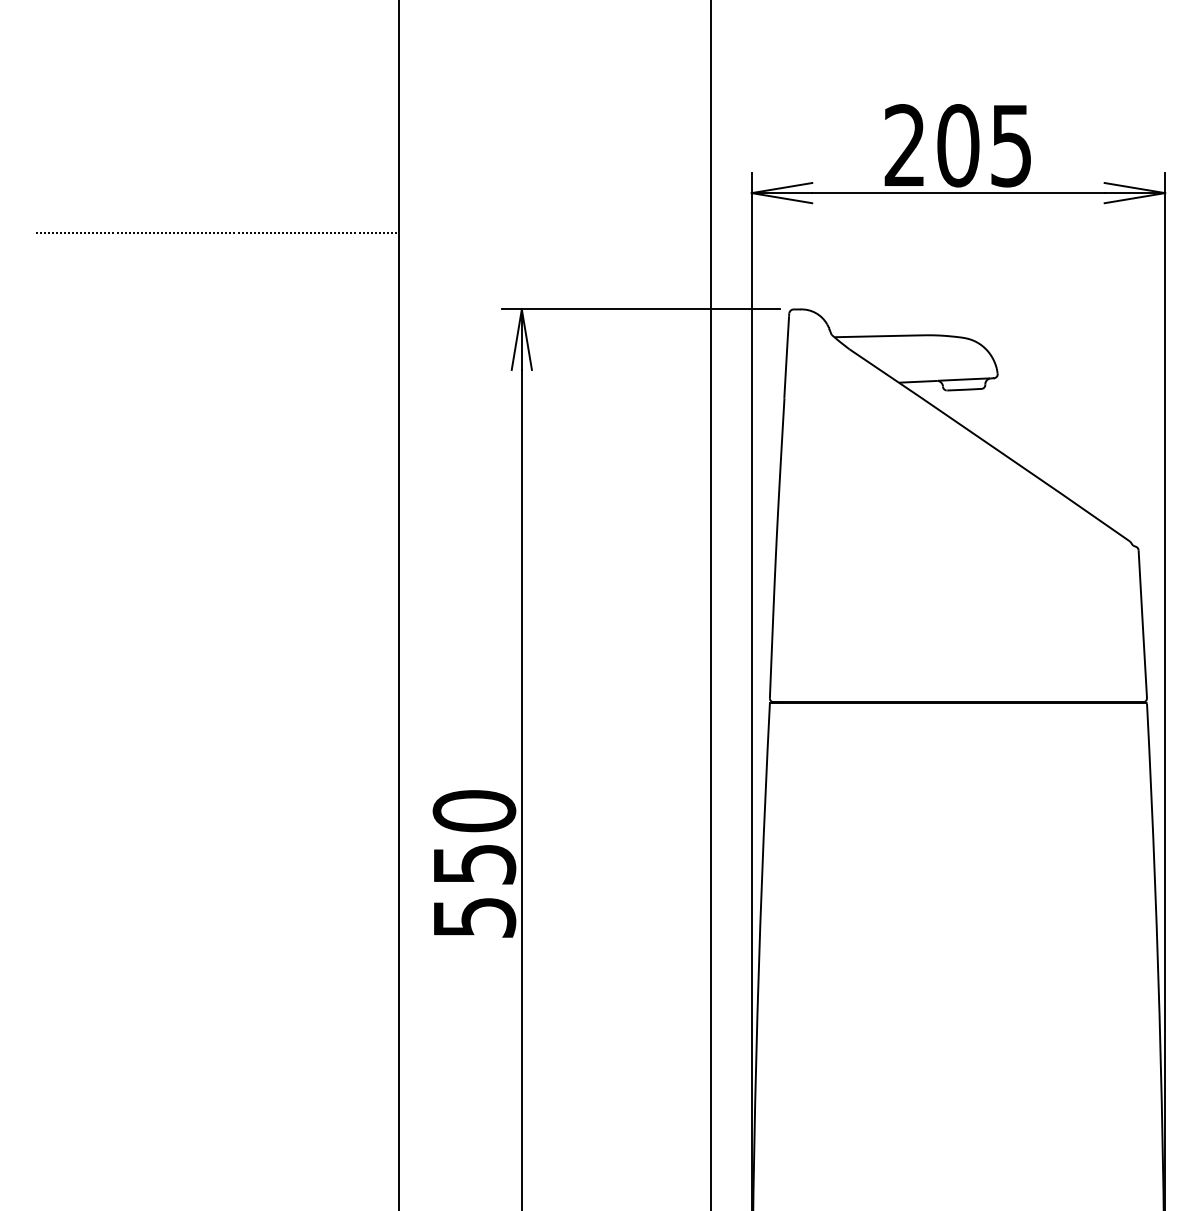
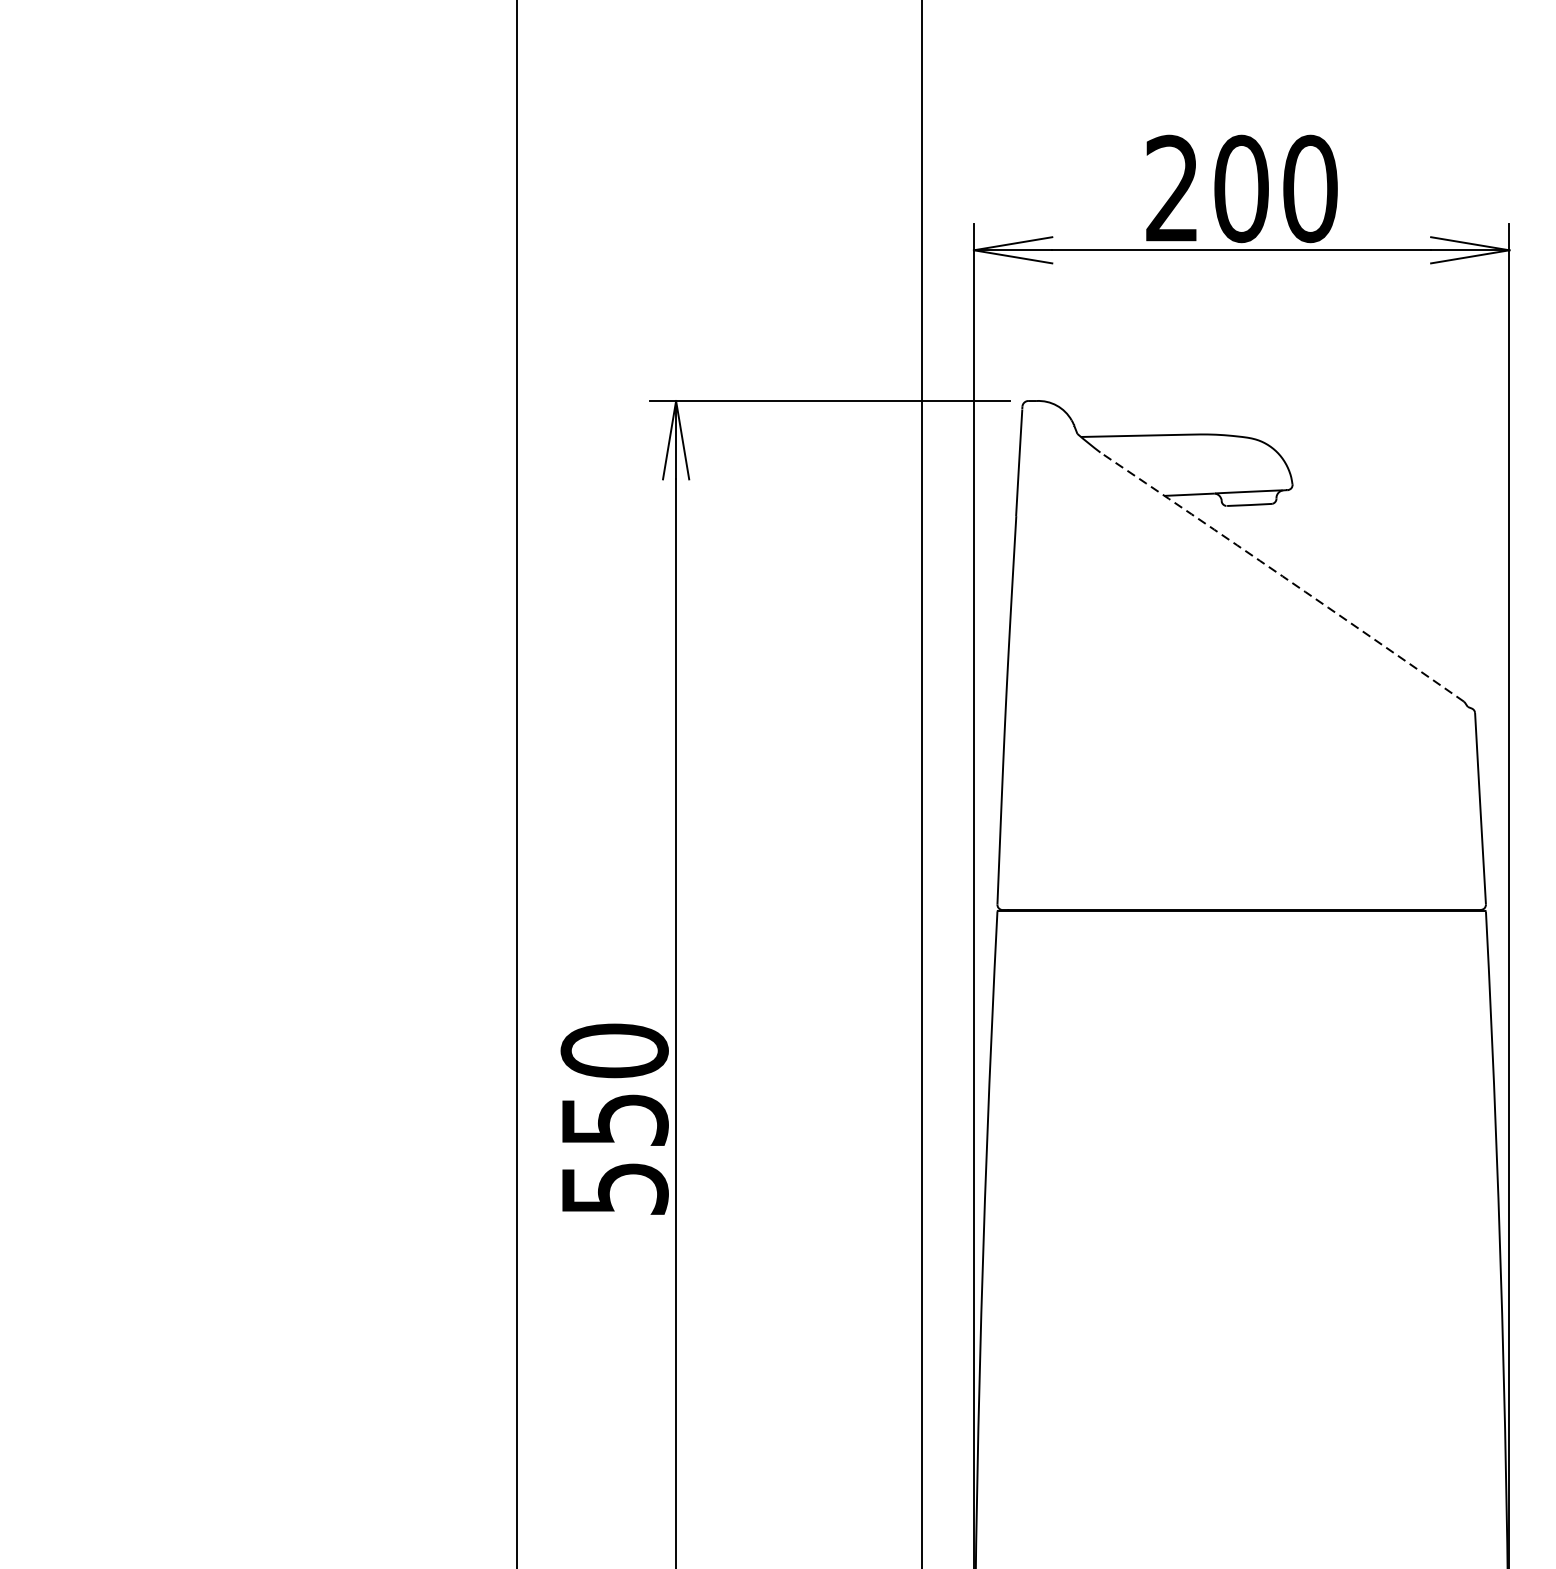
text: (1011, 145) -> (1310, 188), 205 -> 200
line: (216, 233) -> (280, 302), removed
arc: (990, 444) -> (1283, 575), solid -> dashed

